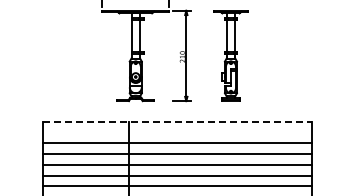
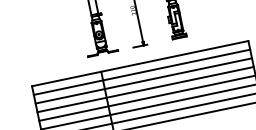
line: (177, 121) -> (140, 63), dashed -> solid
line: (177, 132) -> (142, 72), added

